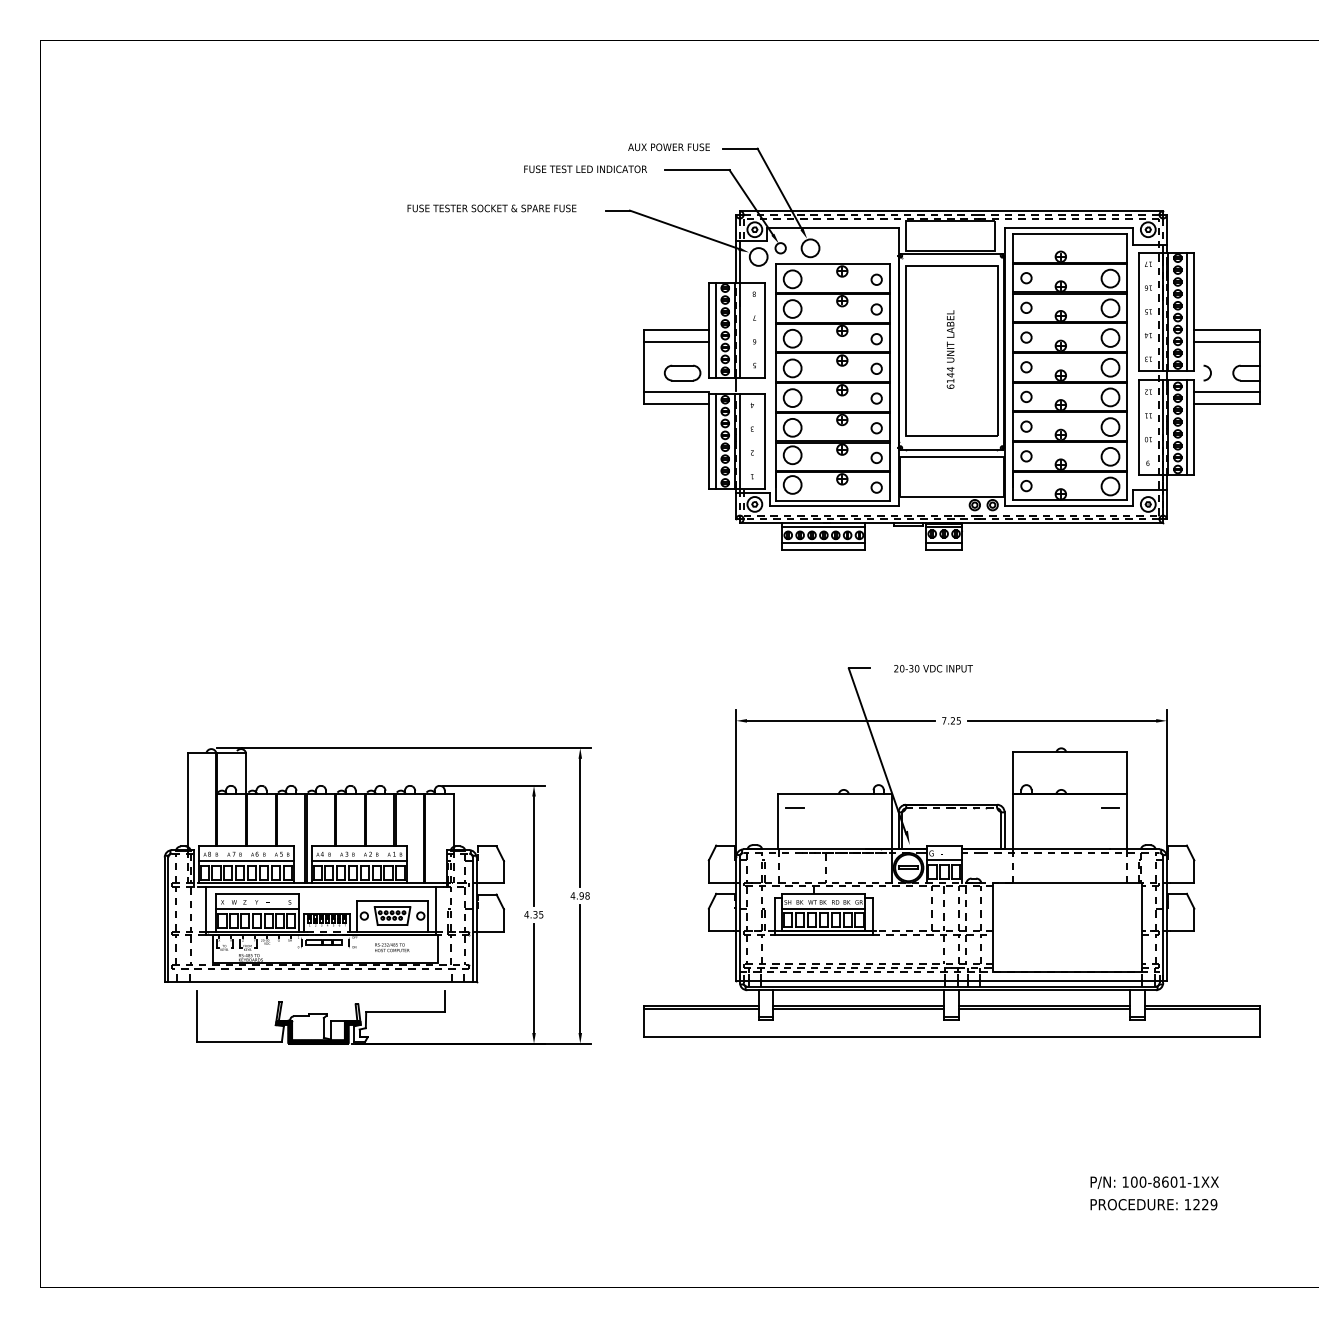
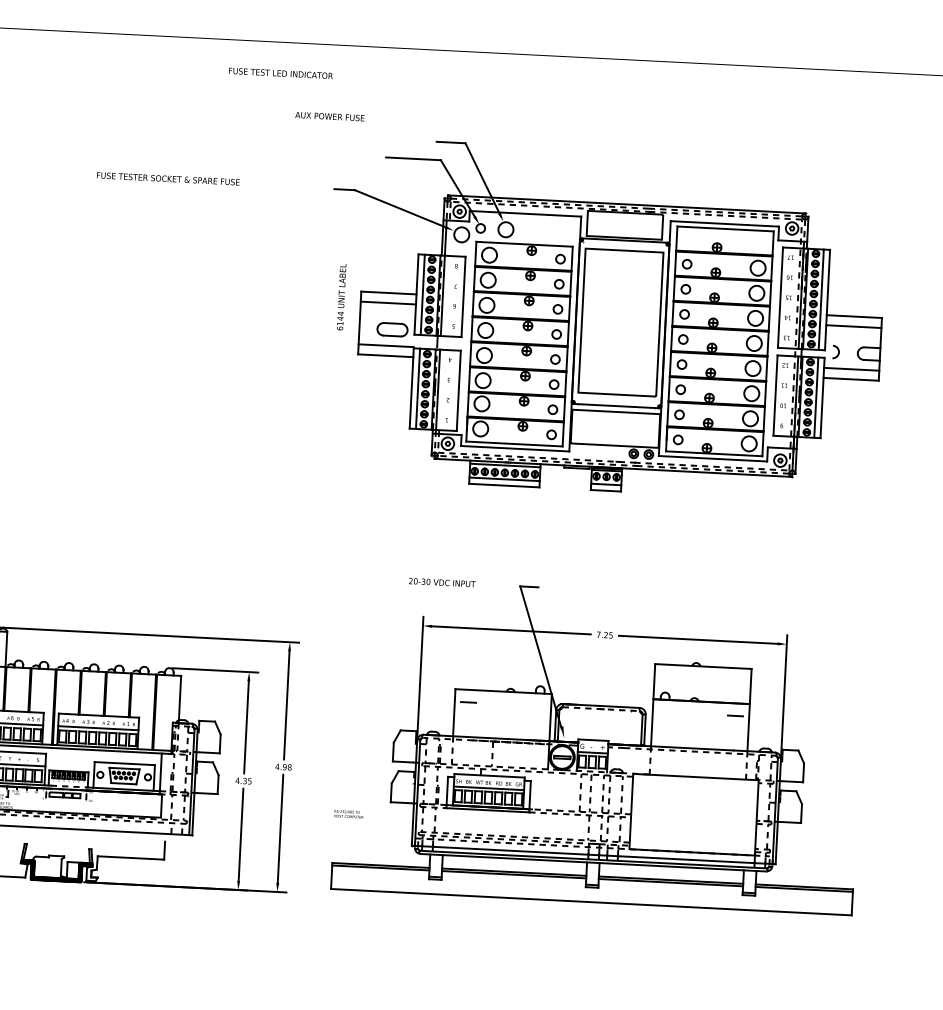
text: (668, 147) -> (329, 116), moved
text: (585, 169) -> (280, 73), moved
text: (491, 208) -> (167, 178), moved
text: (950, 349) -> (341, 296), moved
text: (933, 668) -> (442, 582), moved
text: (392, 947) -> (349, 814), moved

